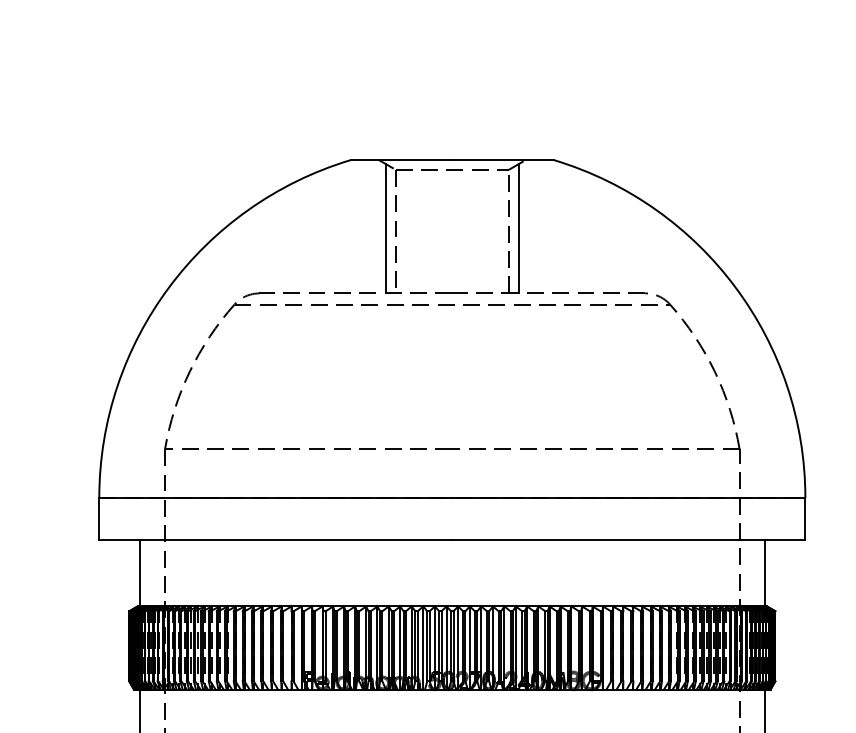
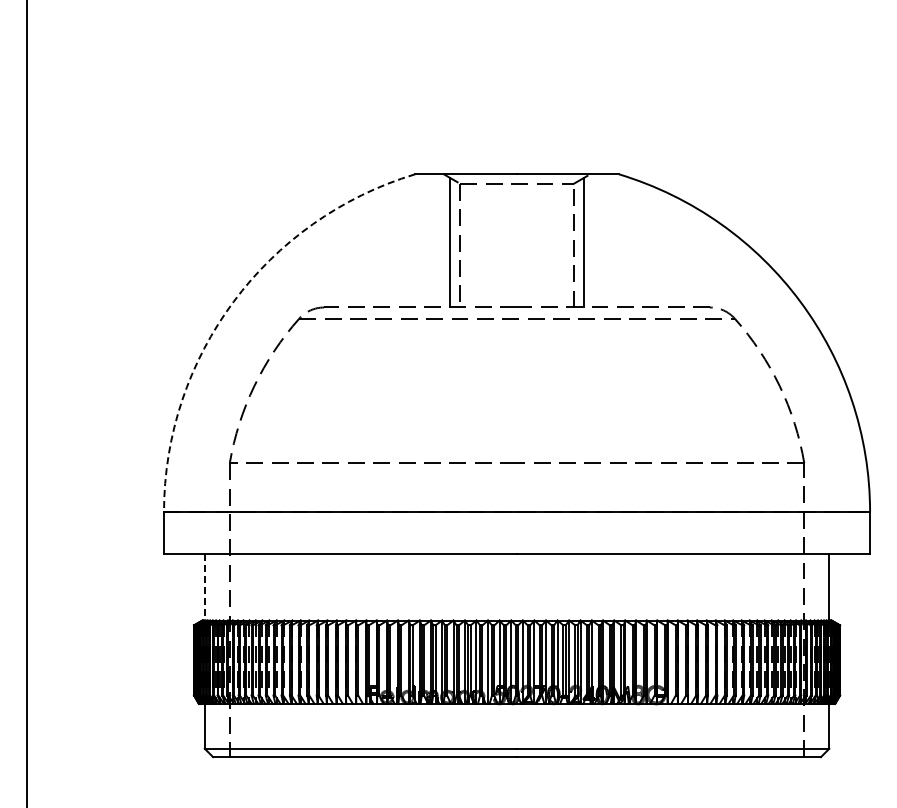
arc: (168, 287) -> (233, 301), solid -> dashed
line: (139, 573) -> (204, 587), solid -> dashed

